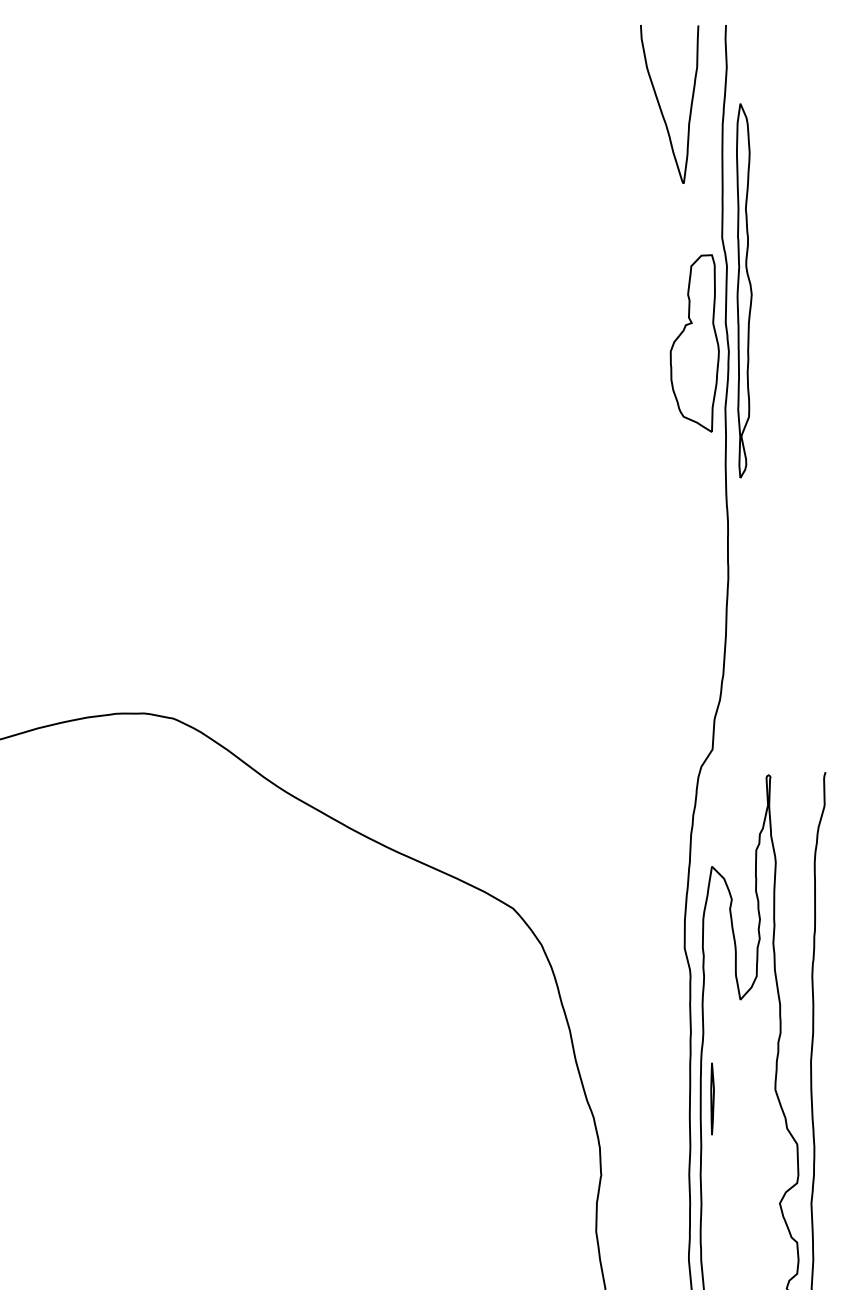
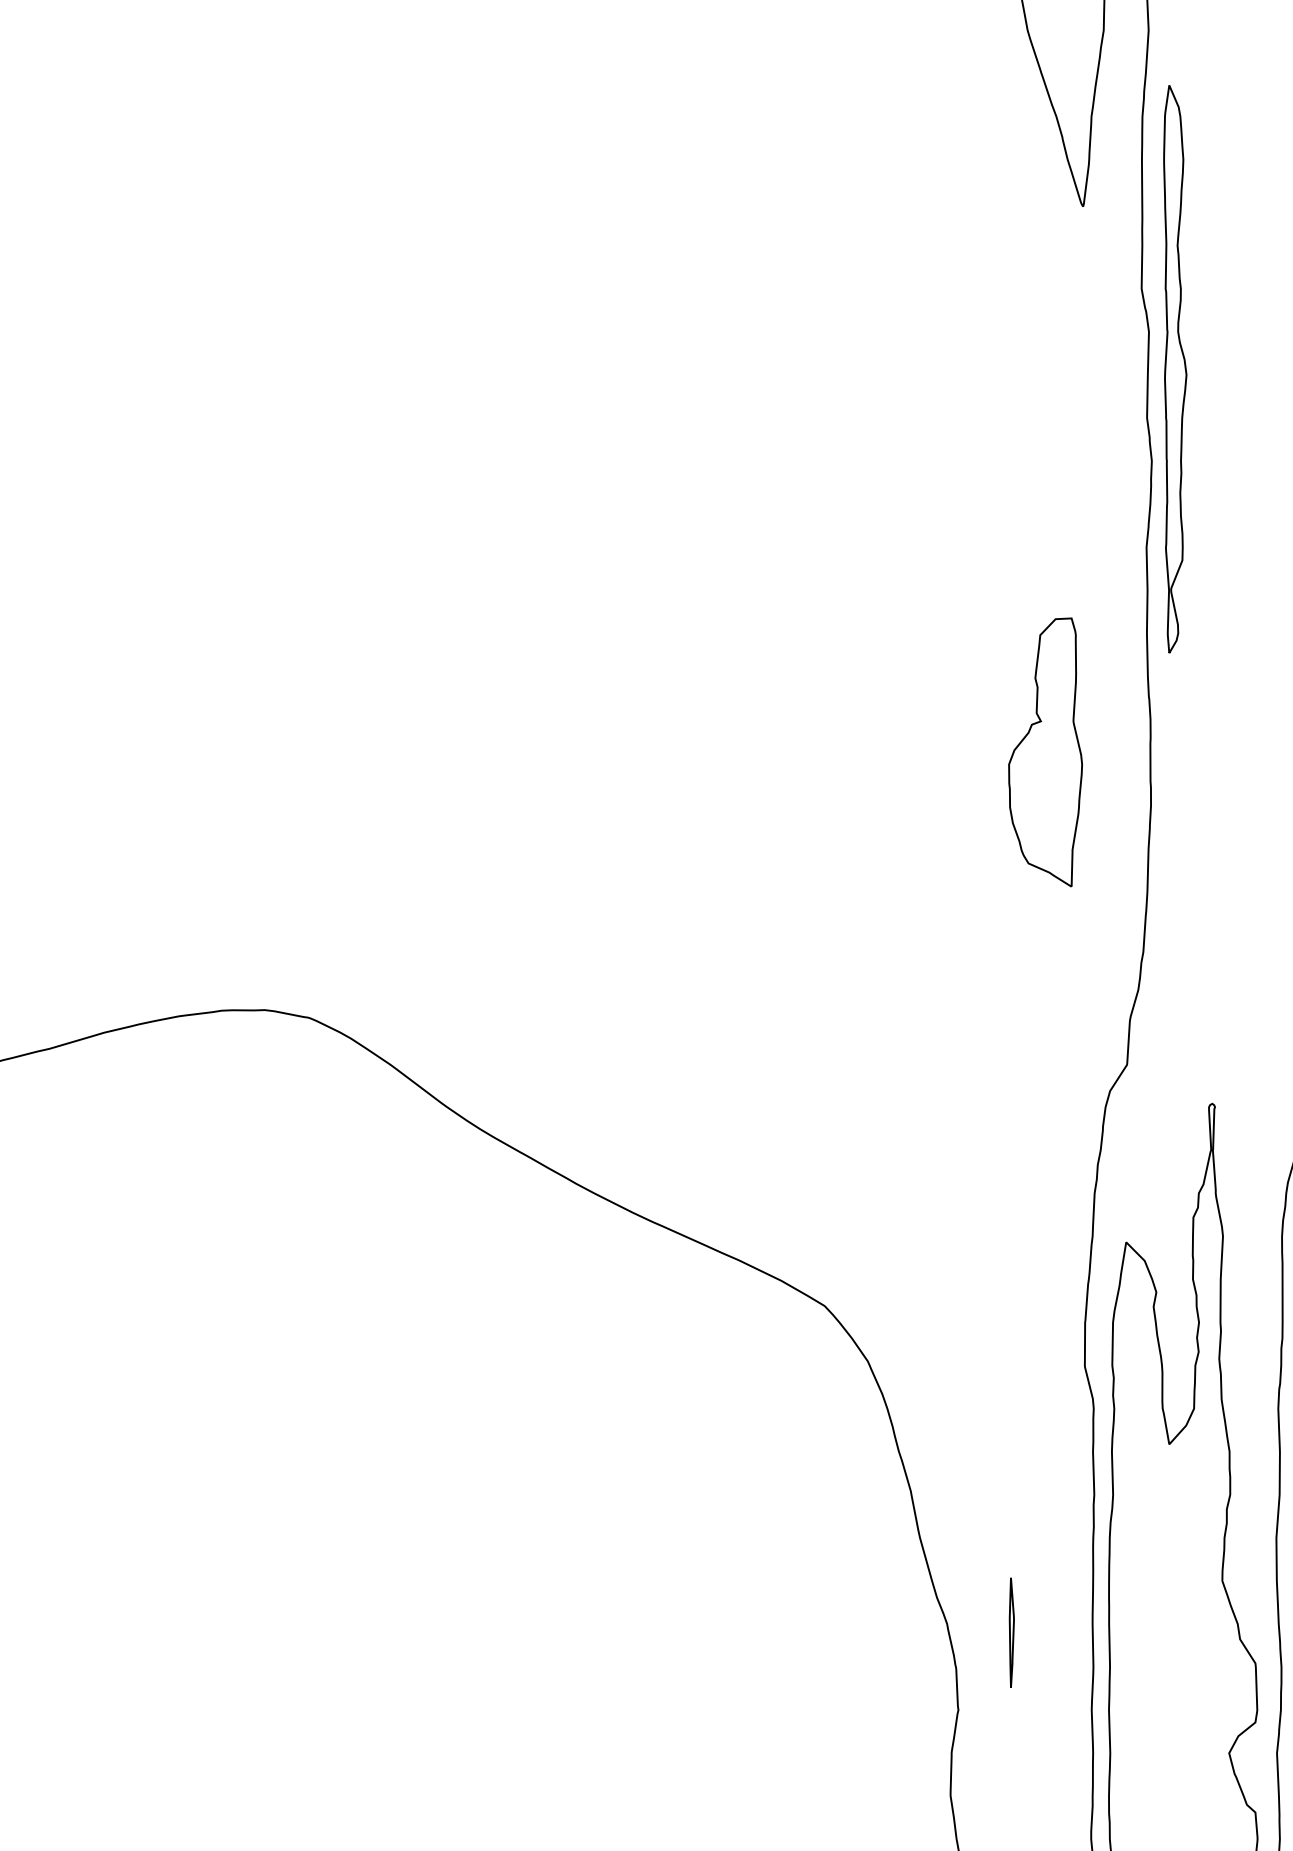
part: (694, 343) -> (1045, 752), moved
line: (712, 1098) -> (1011, 1631), moved

